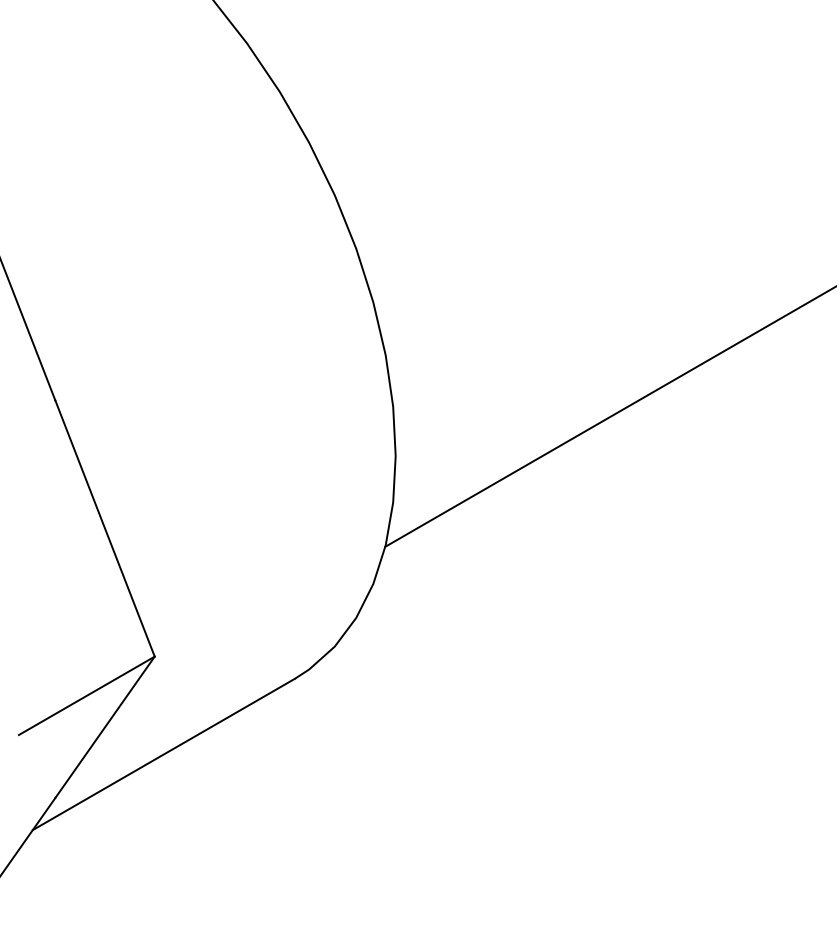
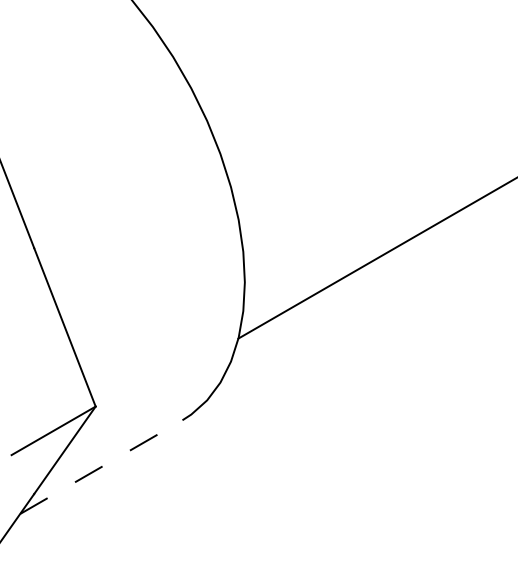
line: (164, 755) -> (101, 467), solid -> dashed

